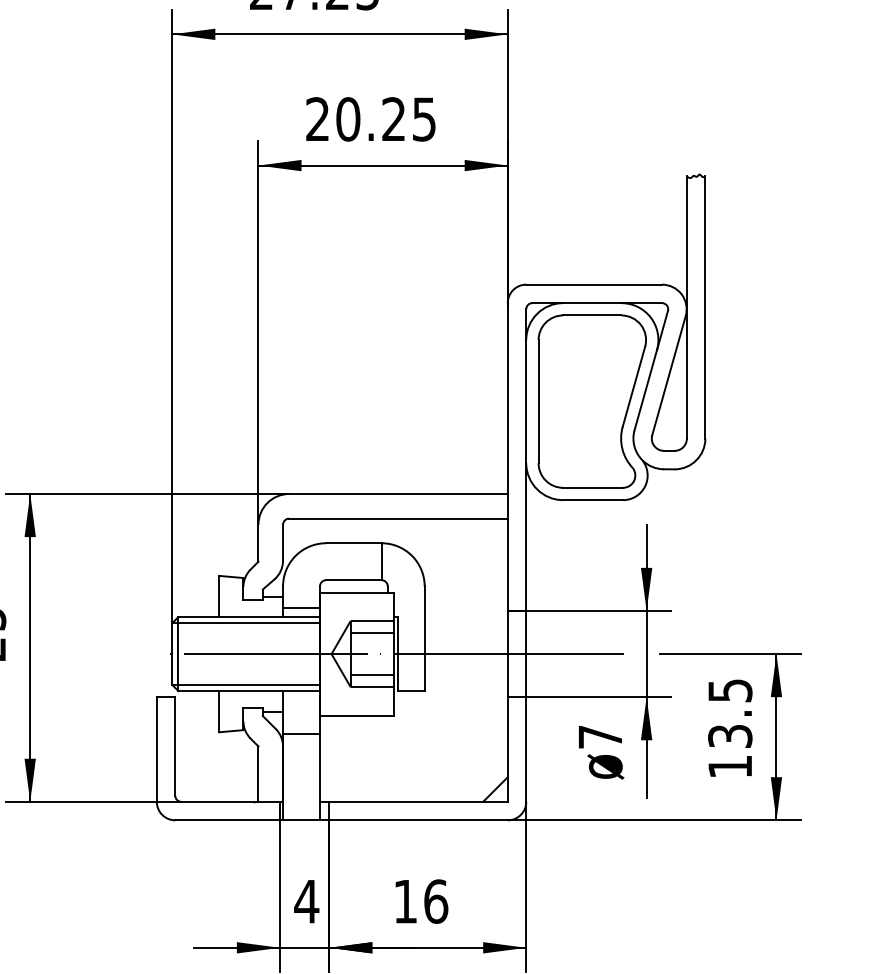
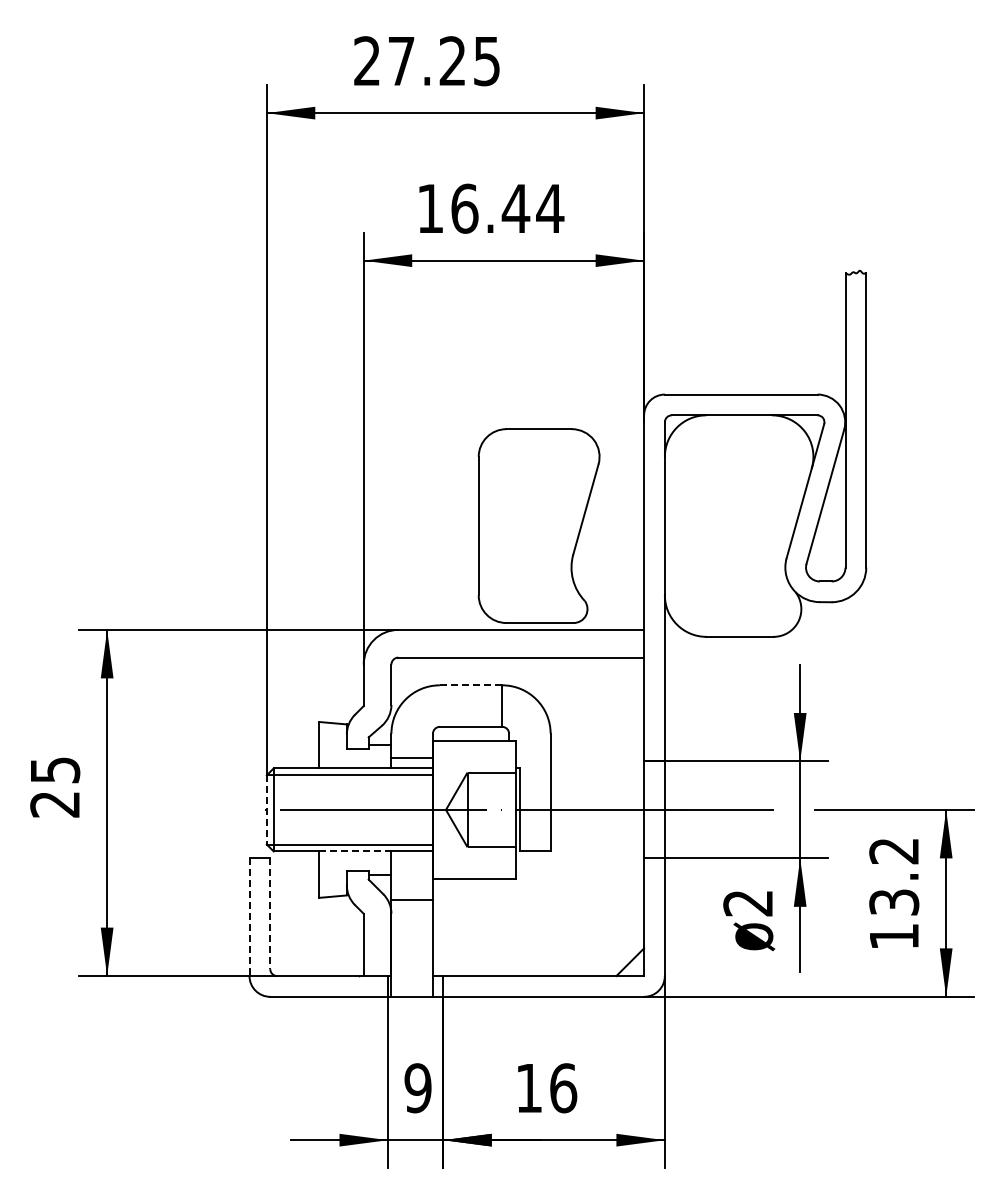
text: (371, 119) -> (490, 208), 20.25 -> 16.44
part: (591, 401) -> (538, 525), moved
line: (354, 543) -> (471, 685), solid -> dashed
line: (372, 633) -> (491, 786), removed
line: (171, 653) -> (266, 809), solid -> dashed
line: (372, 675) -> (491, 833), removed
line: (251, 691) -> (355, 851), solid -> dashed
text: (730, 691) -> (894, 851), 13.5 -> 13.2
text: (599, 737) -> (747, 903), 7 -> 2
line: (175, 747) -> (270, 914), solid -> dashed
line: (156, 749) -> (249, 917), solid -> dashed
text: (306, 901) -> (417, 1088), 4 -> 9

